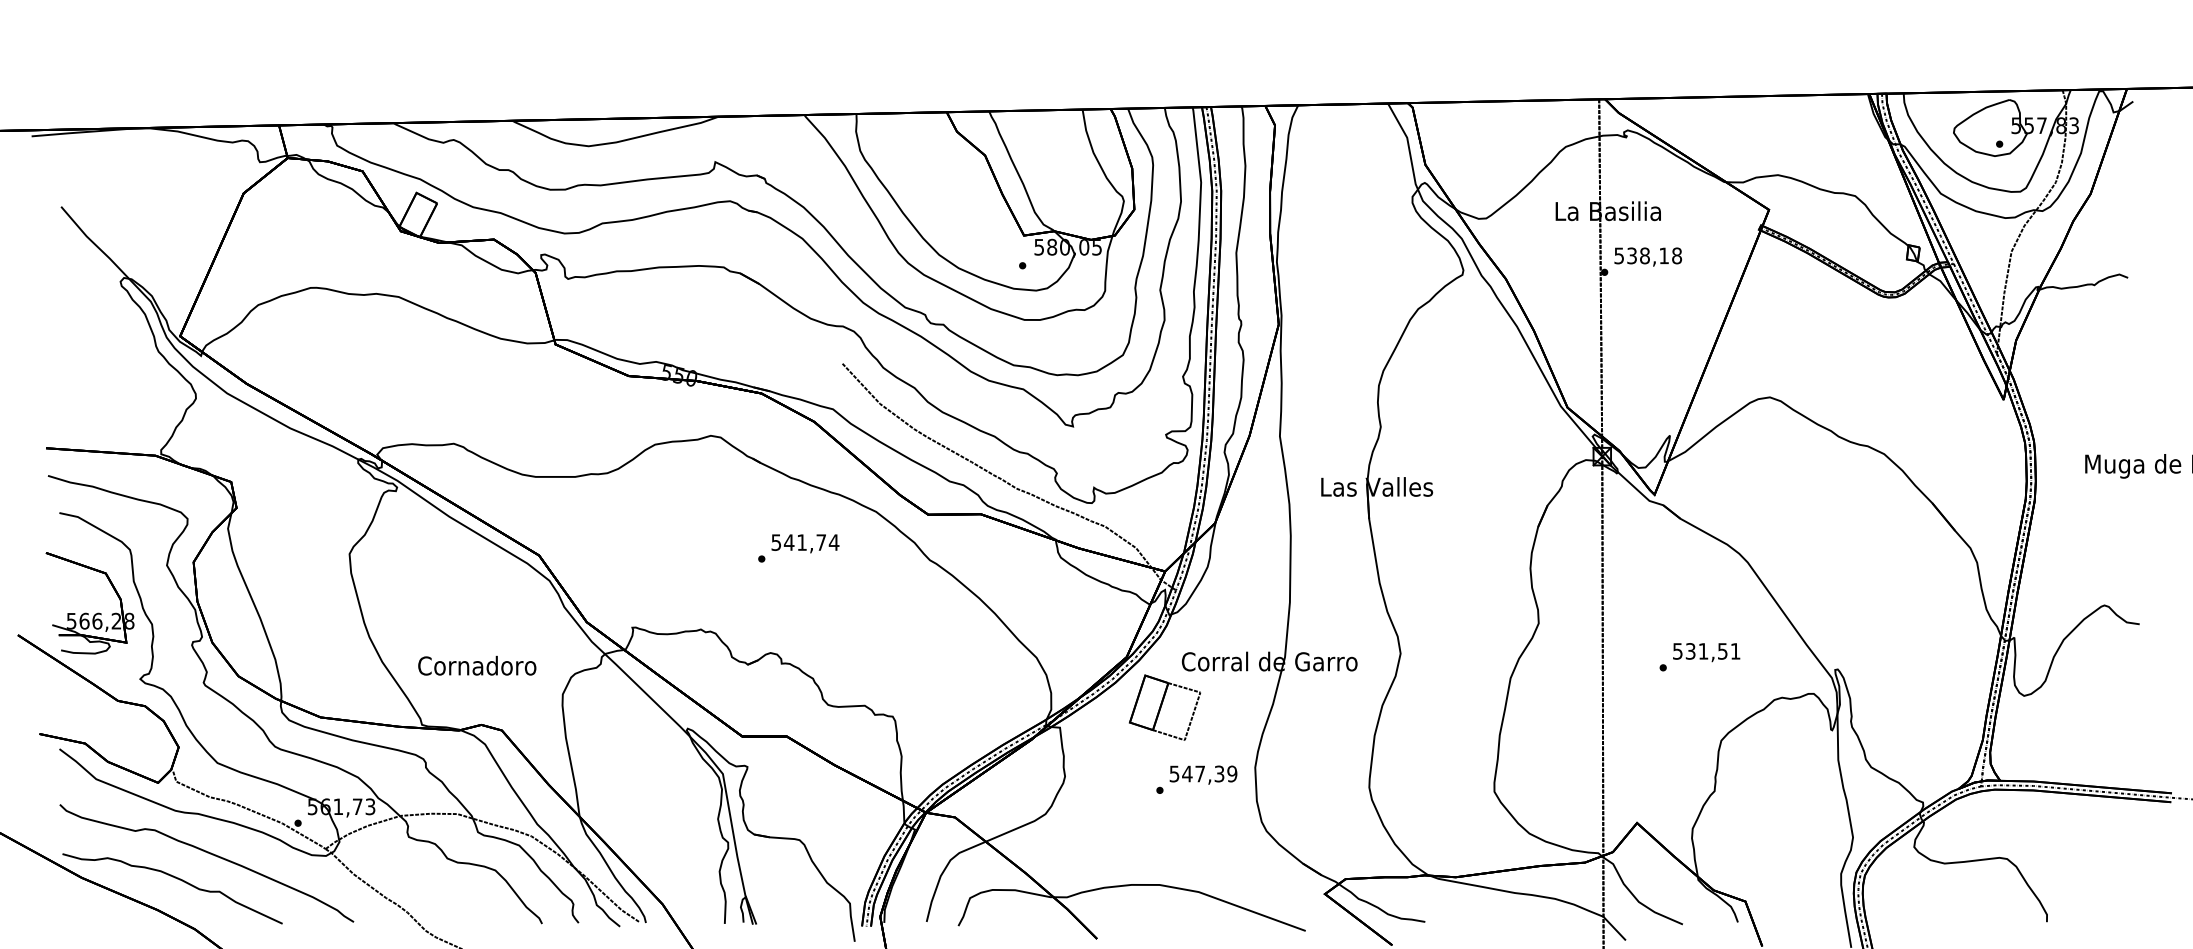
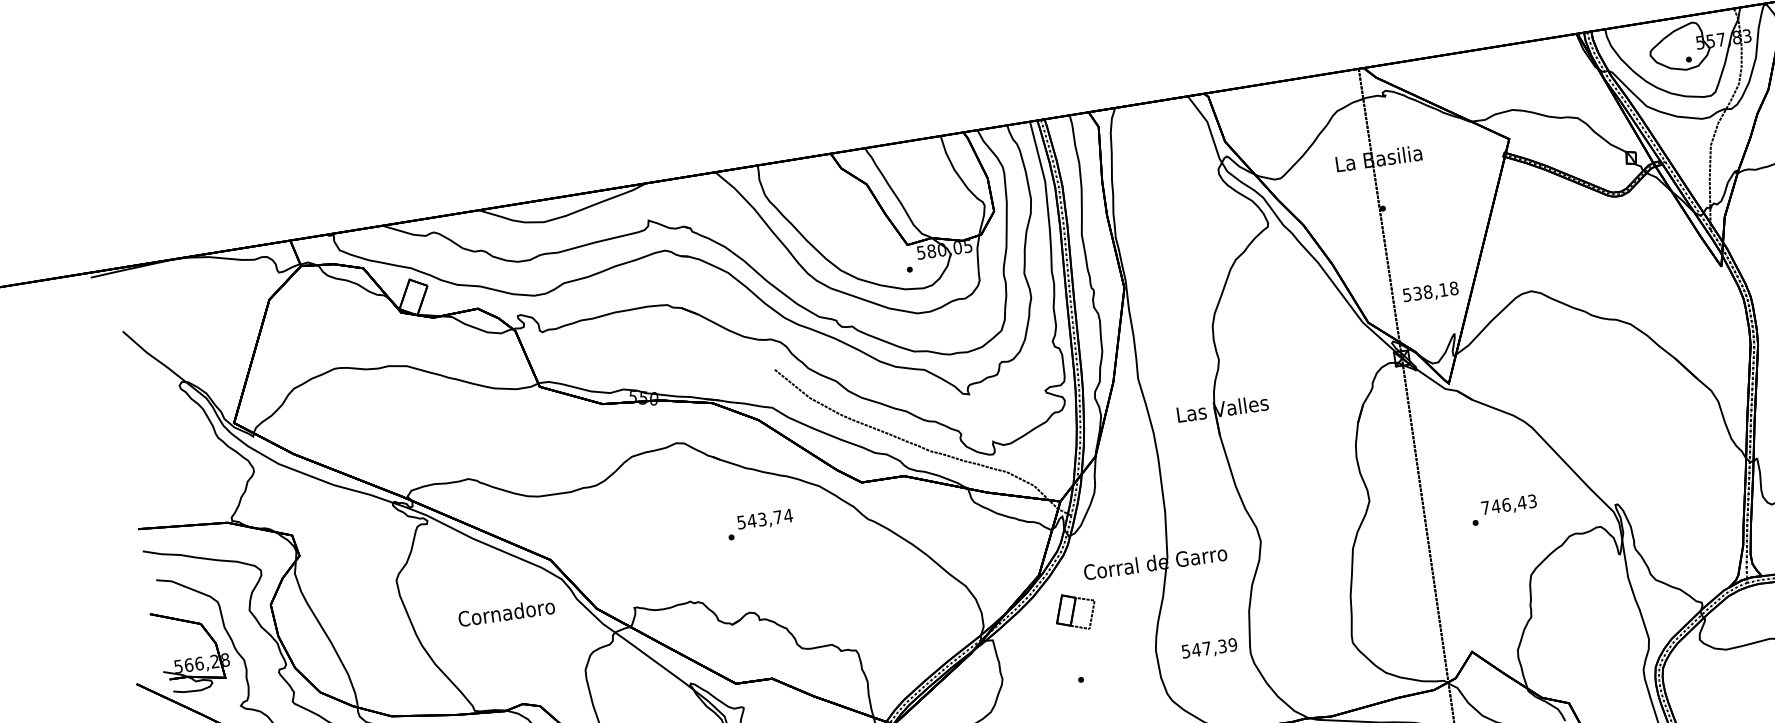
text: (1648, 256) -> (1431, 292), moved
text: (801, 542) -> (761, 519), 541,74 -> 543,74
text: (1706, 651) -> (1508, 504), 531,51 -> 746,43
text: (477, 665) -> (506, 612), moved
part: (1164, 707) -> (1075, 612), size x0.7
text: (1203, 774) -> (1209, 648), moved

